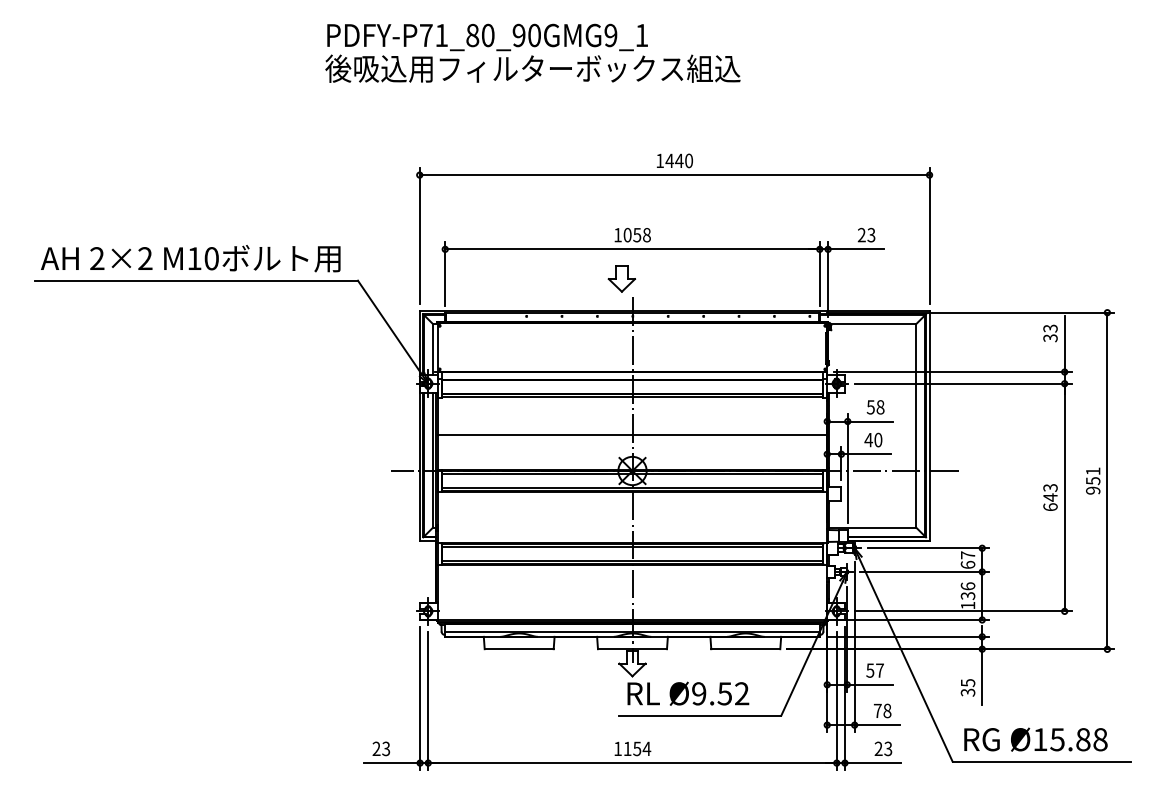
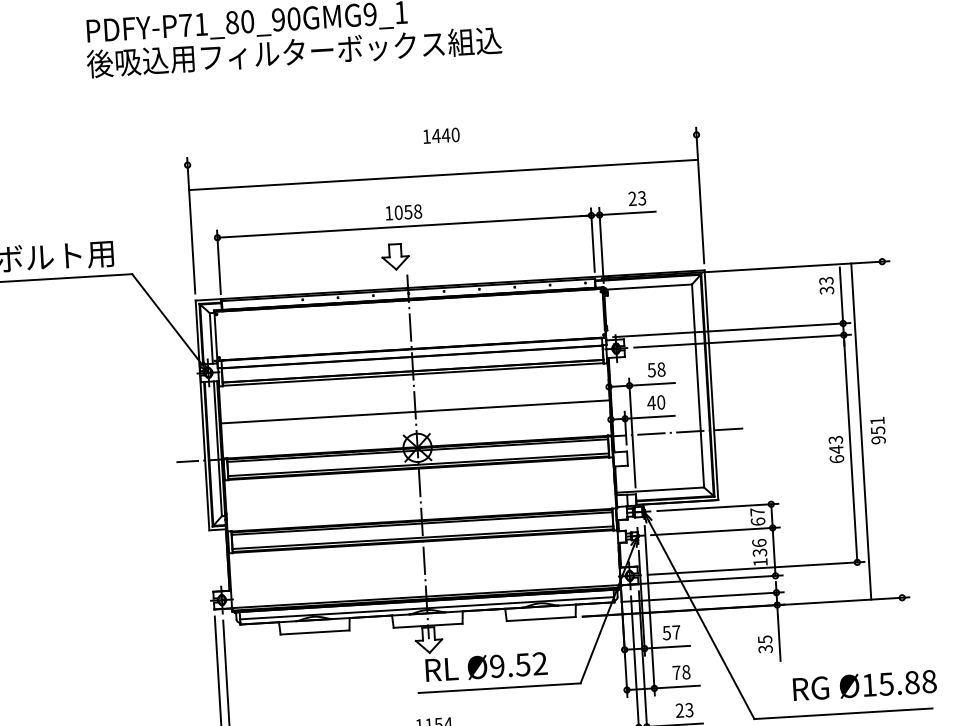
line: (674, 175) -> (443, 175), moved
line: (1107, 480) -> (861, 431), moved
text: (1035, 739) -> (864, 685), moved

